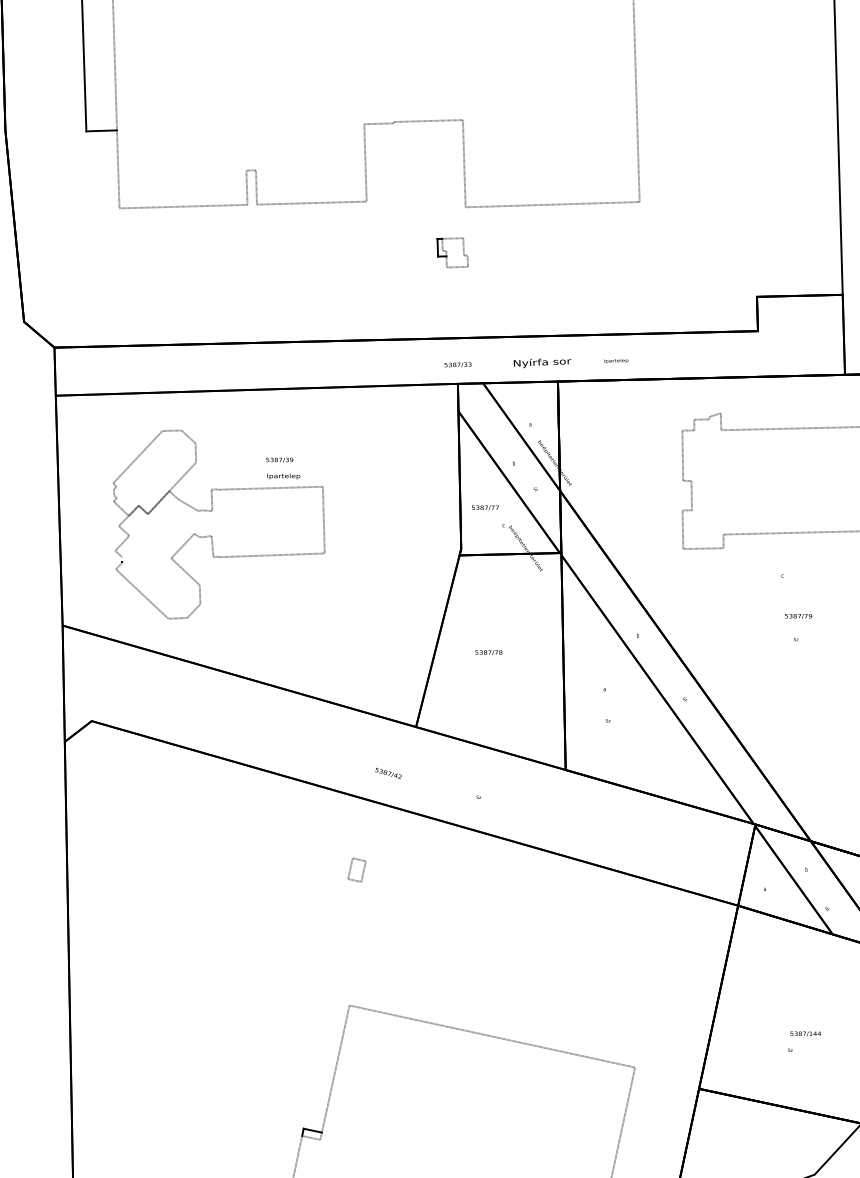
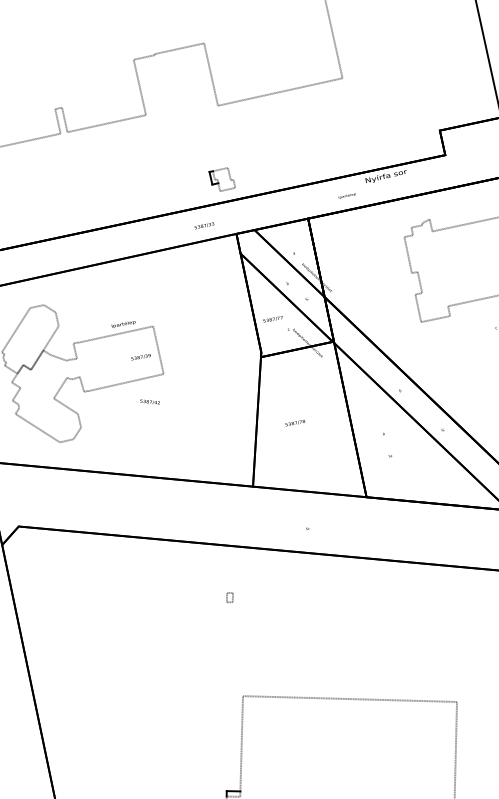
part: (452, 252) -> (222, 179), moved
text: (542, 363) -> (386, 176), moved
text: (457, 364) -> (204, 225), moved
text: (279, 459) -> (140, 356), moved
text: (388, 773) -> (150, 402), moved
part: (356, 869) -> (229, 597), size x0.6

